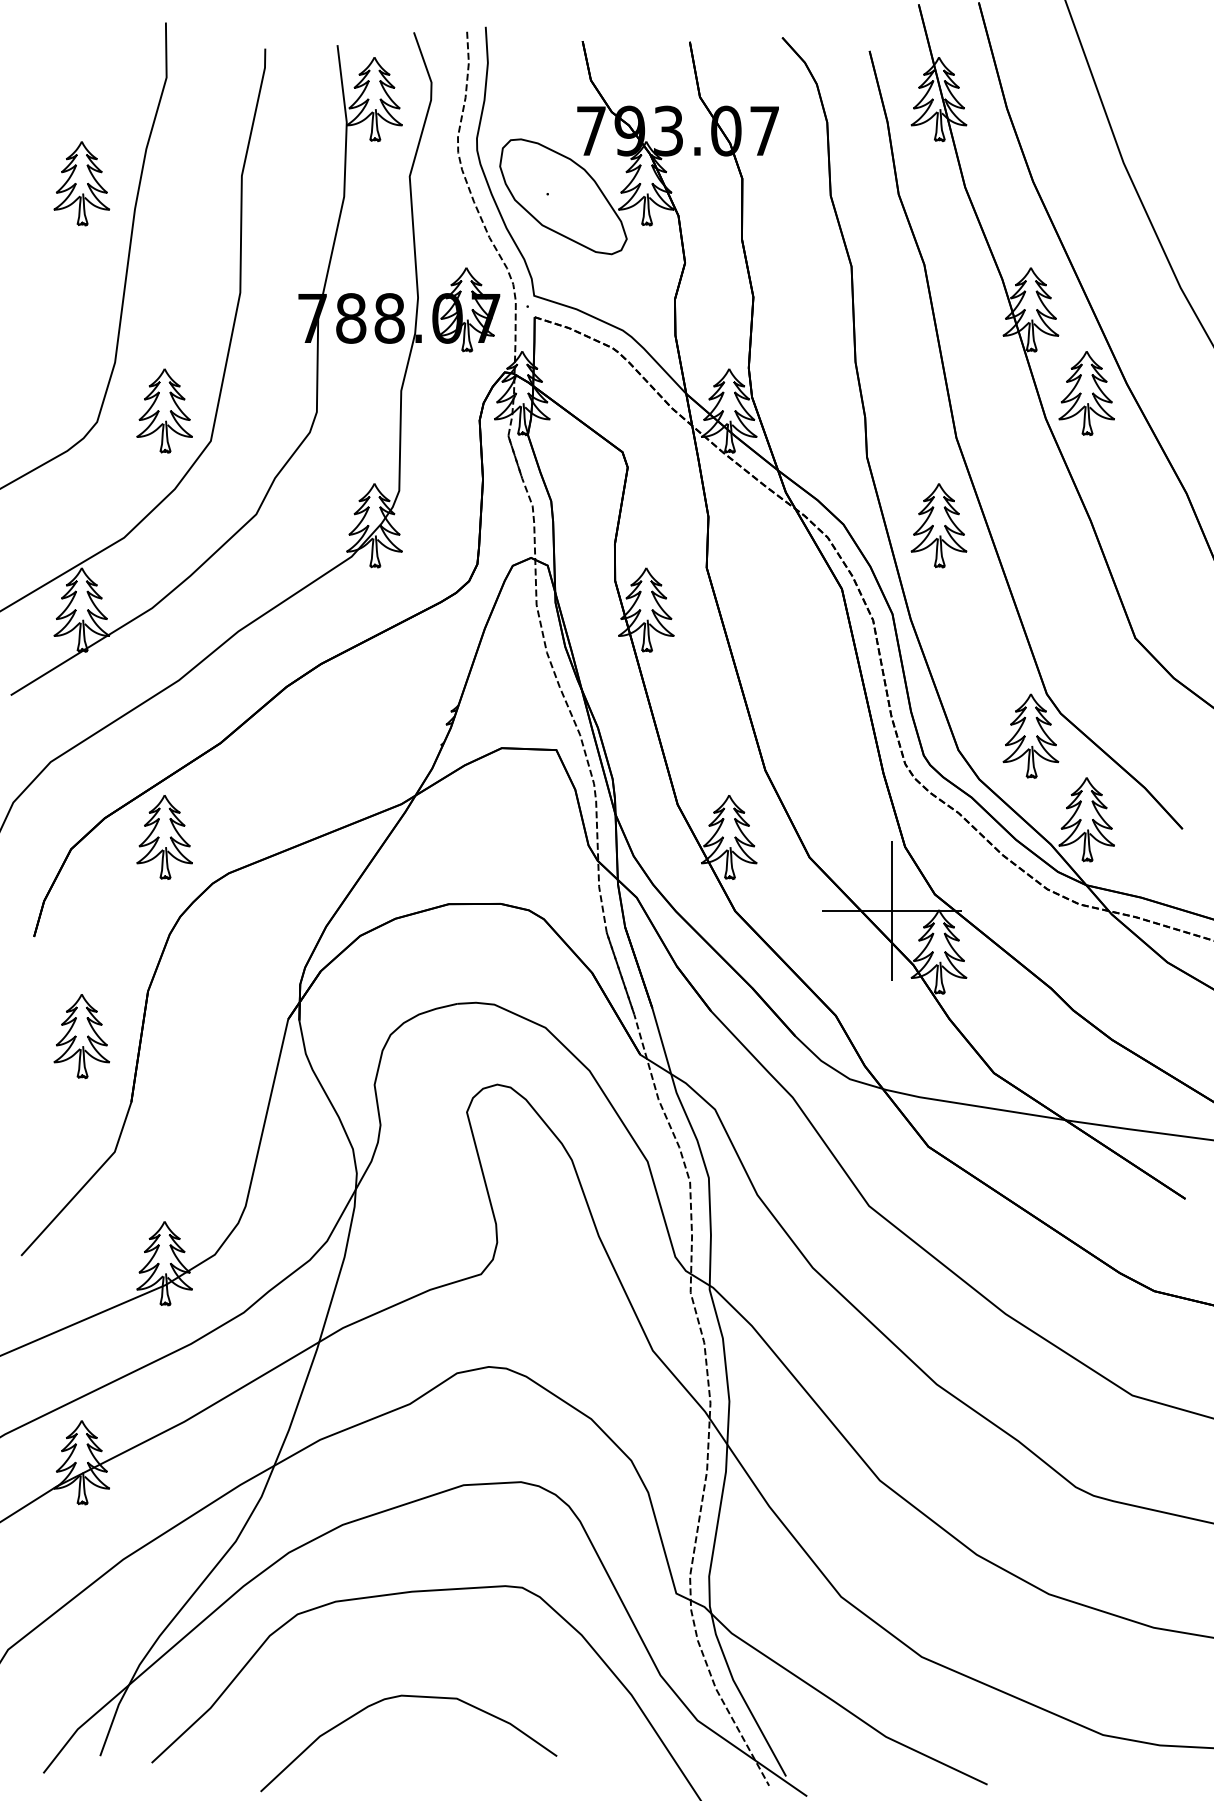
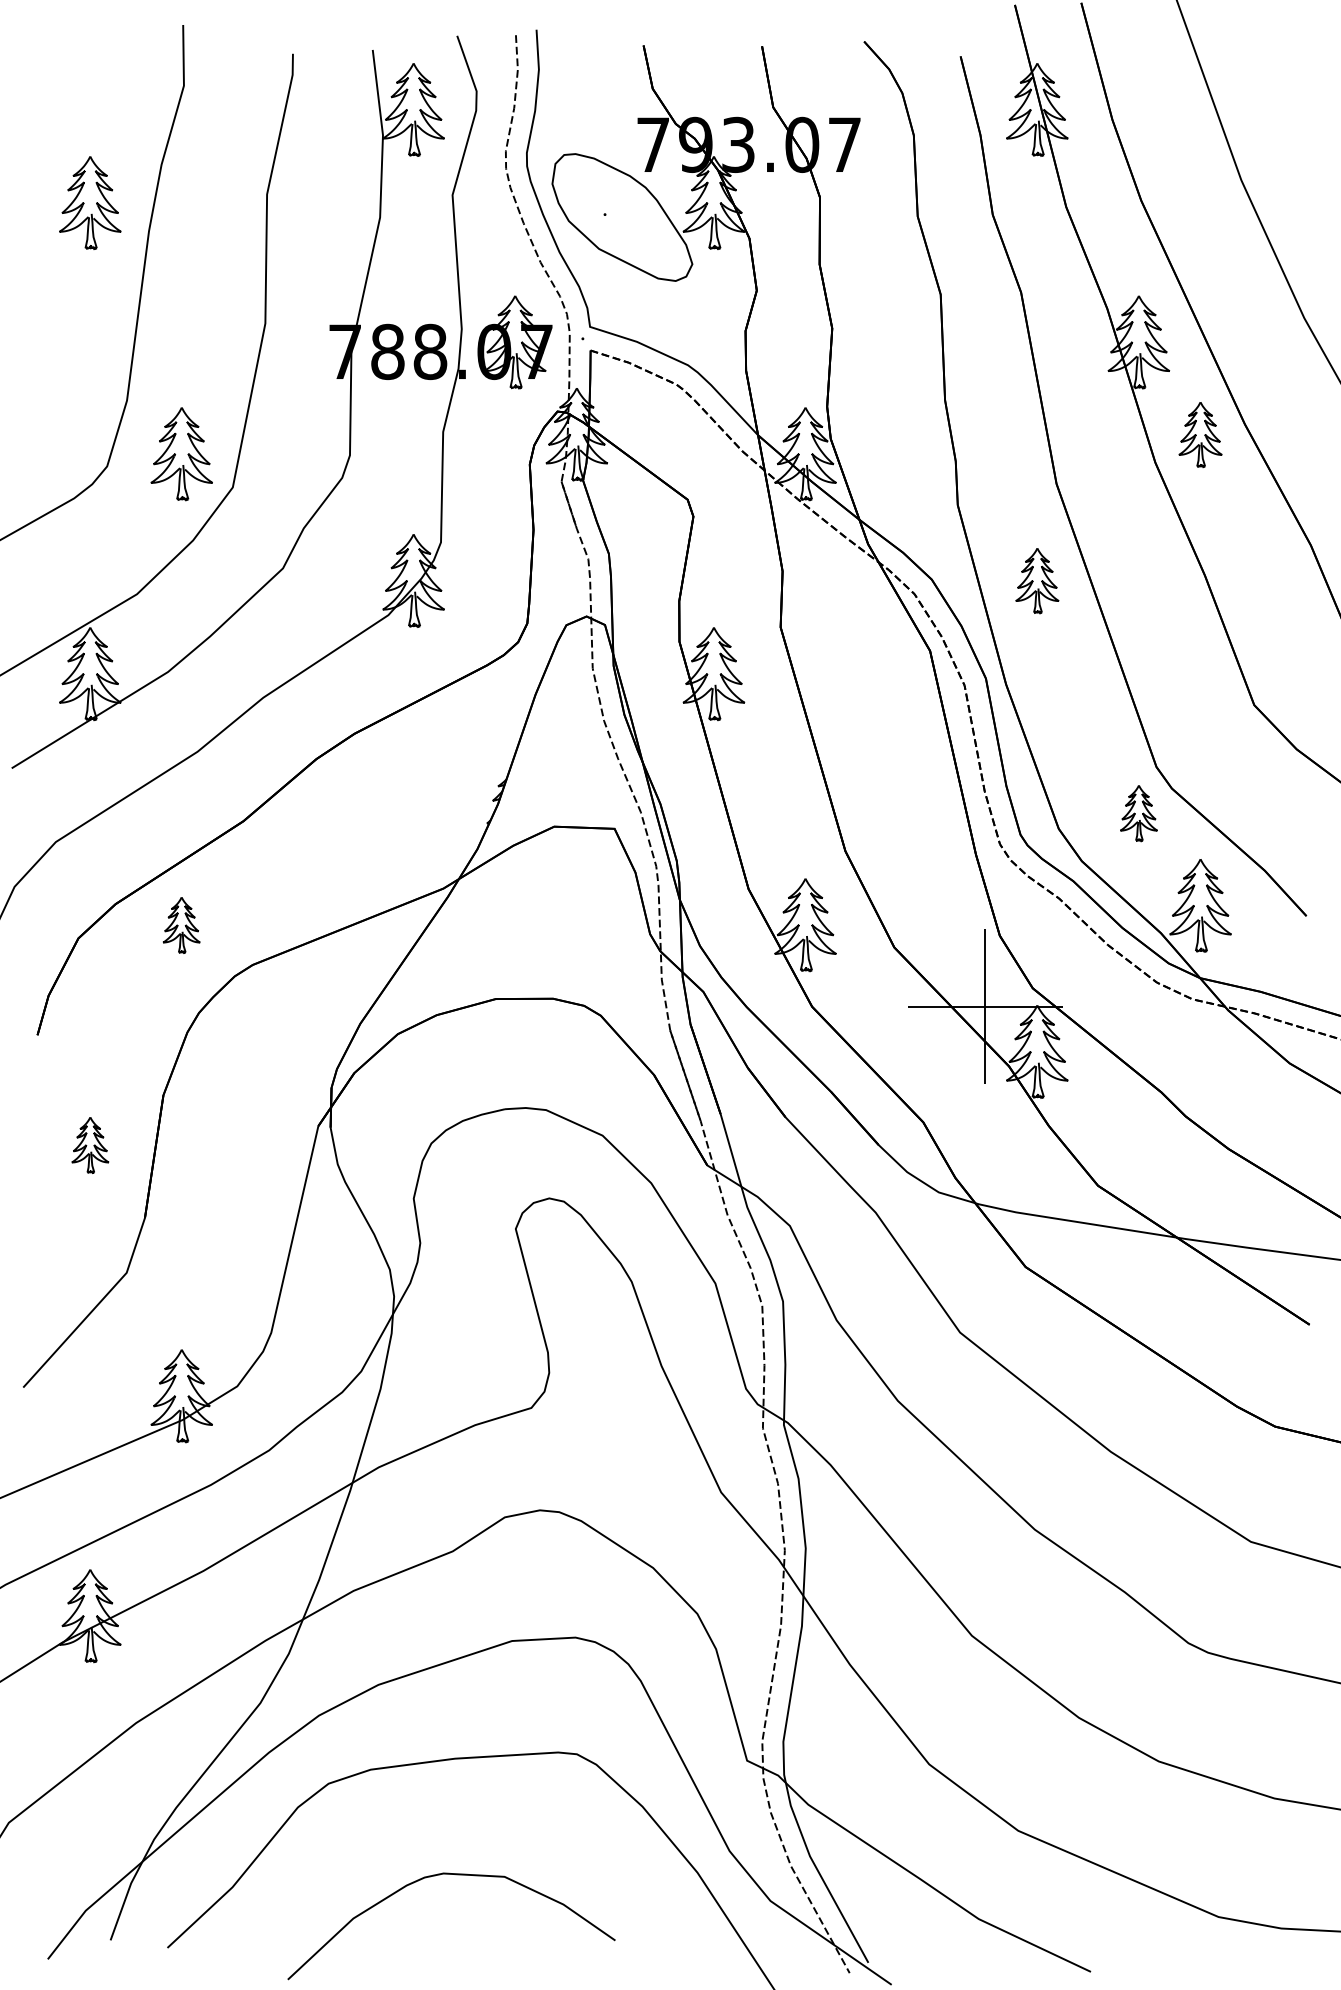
part: (1086, 393) -> (1200, 434), size x0.7
part: (939, 525) -> (1037, 580), size x0.7
part: (1030, 736) -> (1138, 813), size x0.6
part: (164, 837) -> (181, 925), size x0.6
part: (82, 1036) -> (90, 1145), size x0.6

